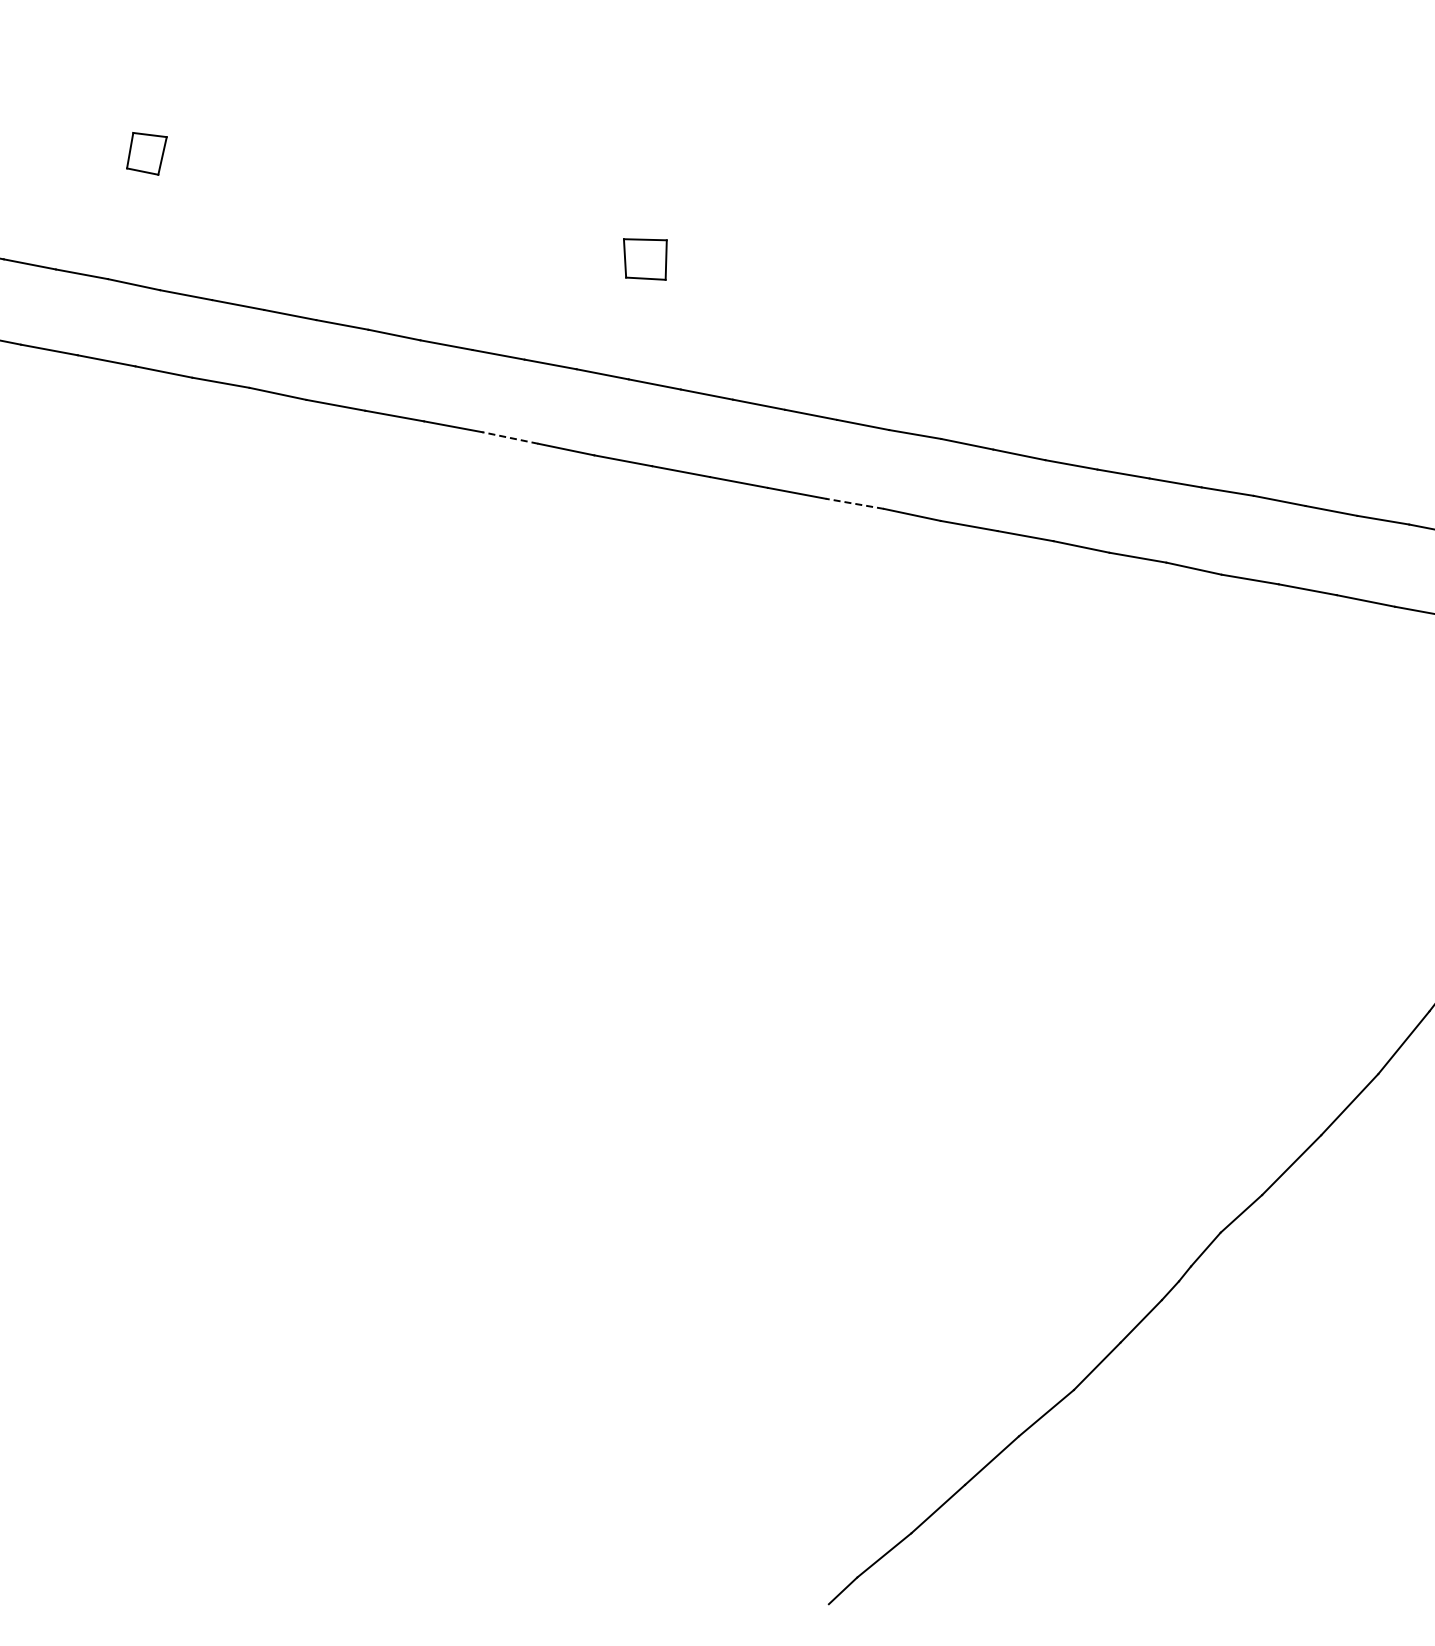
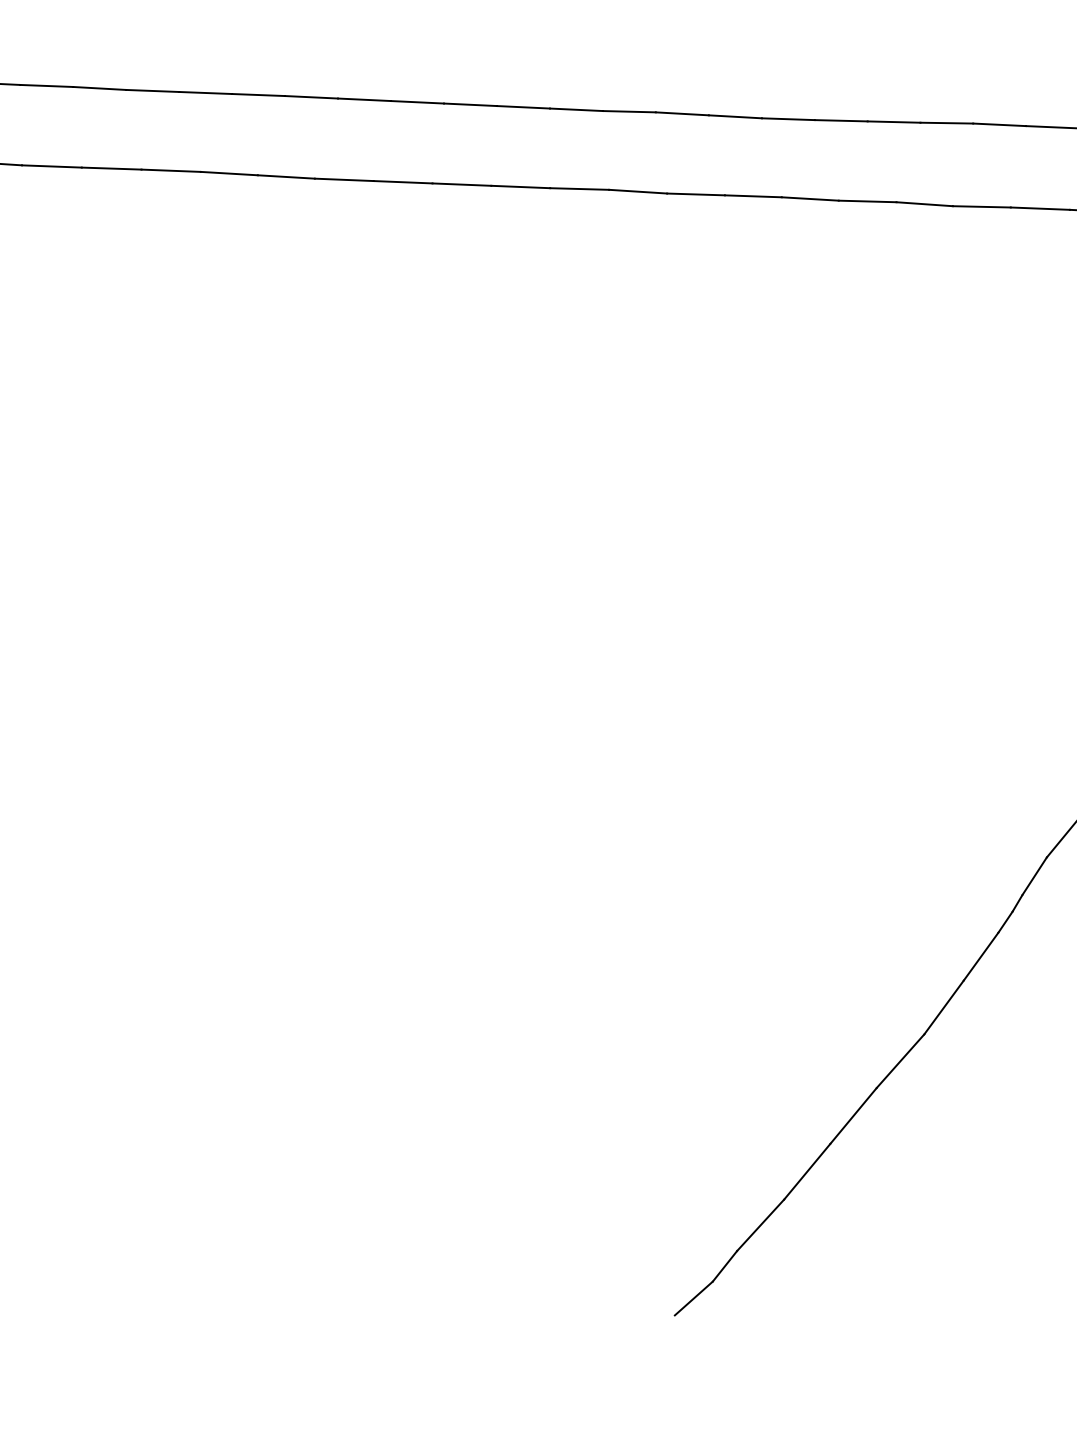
line: (510, 438) -> (229, 174), dashed -> solid
line: (854, 503) -> (579, 188), dashed -> solid
line: (807, 1618) -> (693, 1298), added

